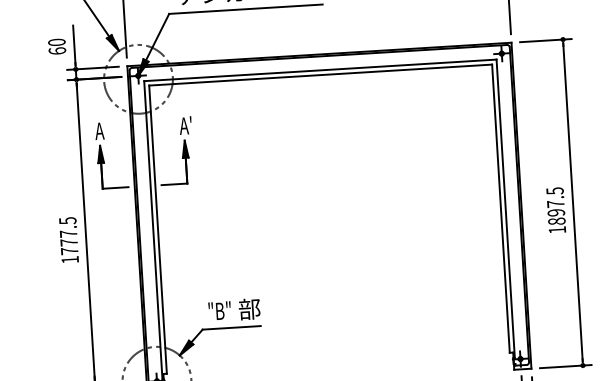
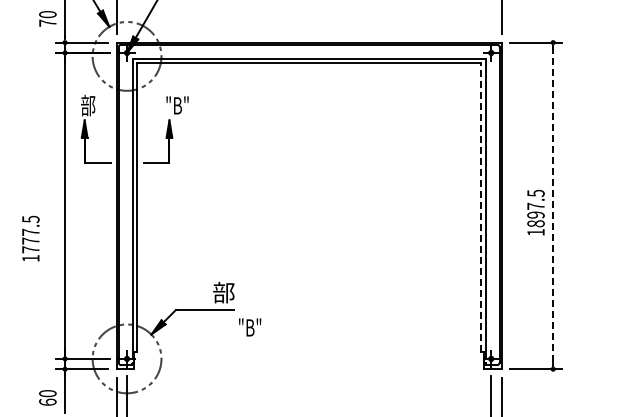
text: (57, 50) -> (47, 22), 60 -> 70
text: (190, 125) -> (176, 105), A' -> "B"
text: (102, 130) -> (87, 105), A -> 部
line: (573, 202) -> (553, 205), solid -> dashed
line: (500, 208) -> (480, 207), solid -> dashed
text: (68, 240) -> (30, 238), moved
text: (220, 310) -> (250, 327), moved

